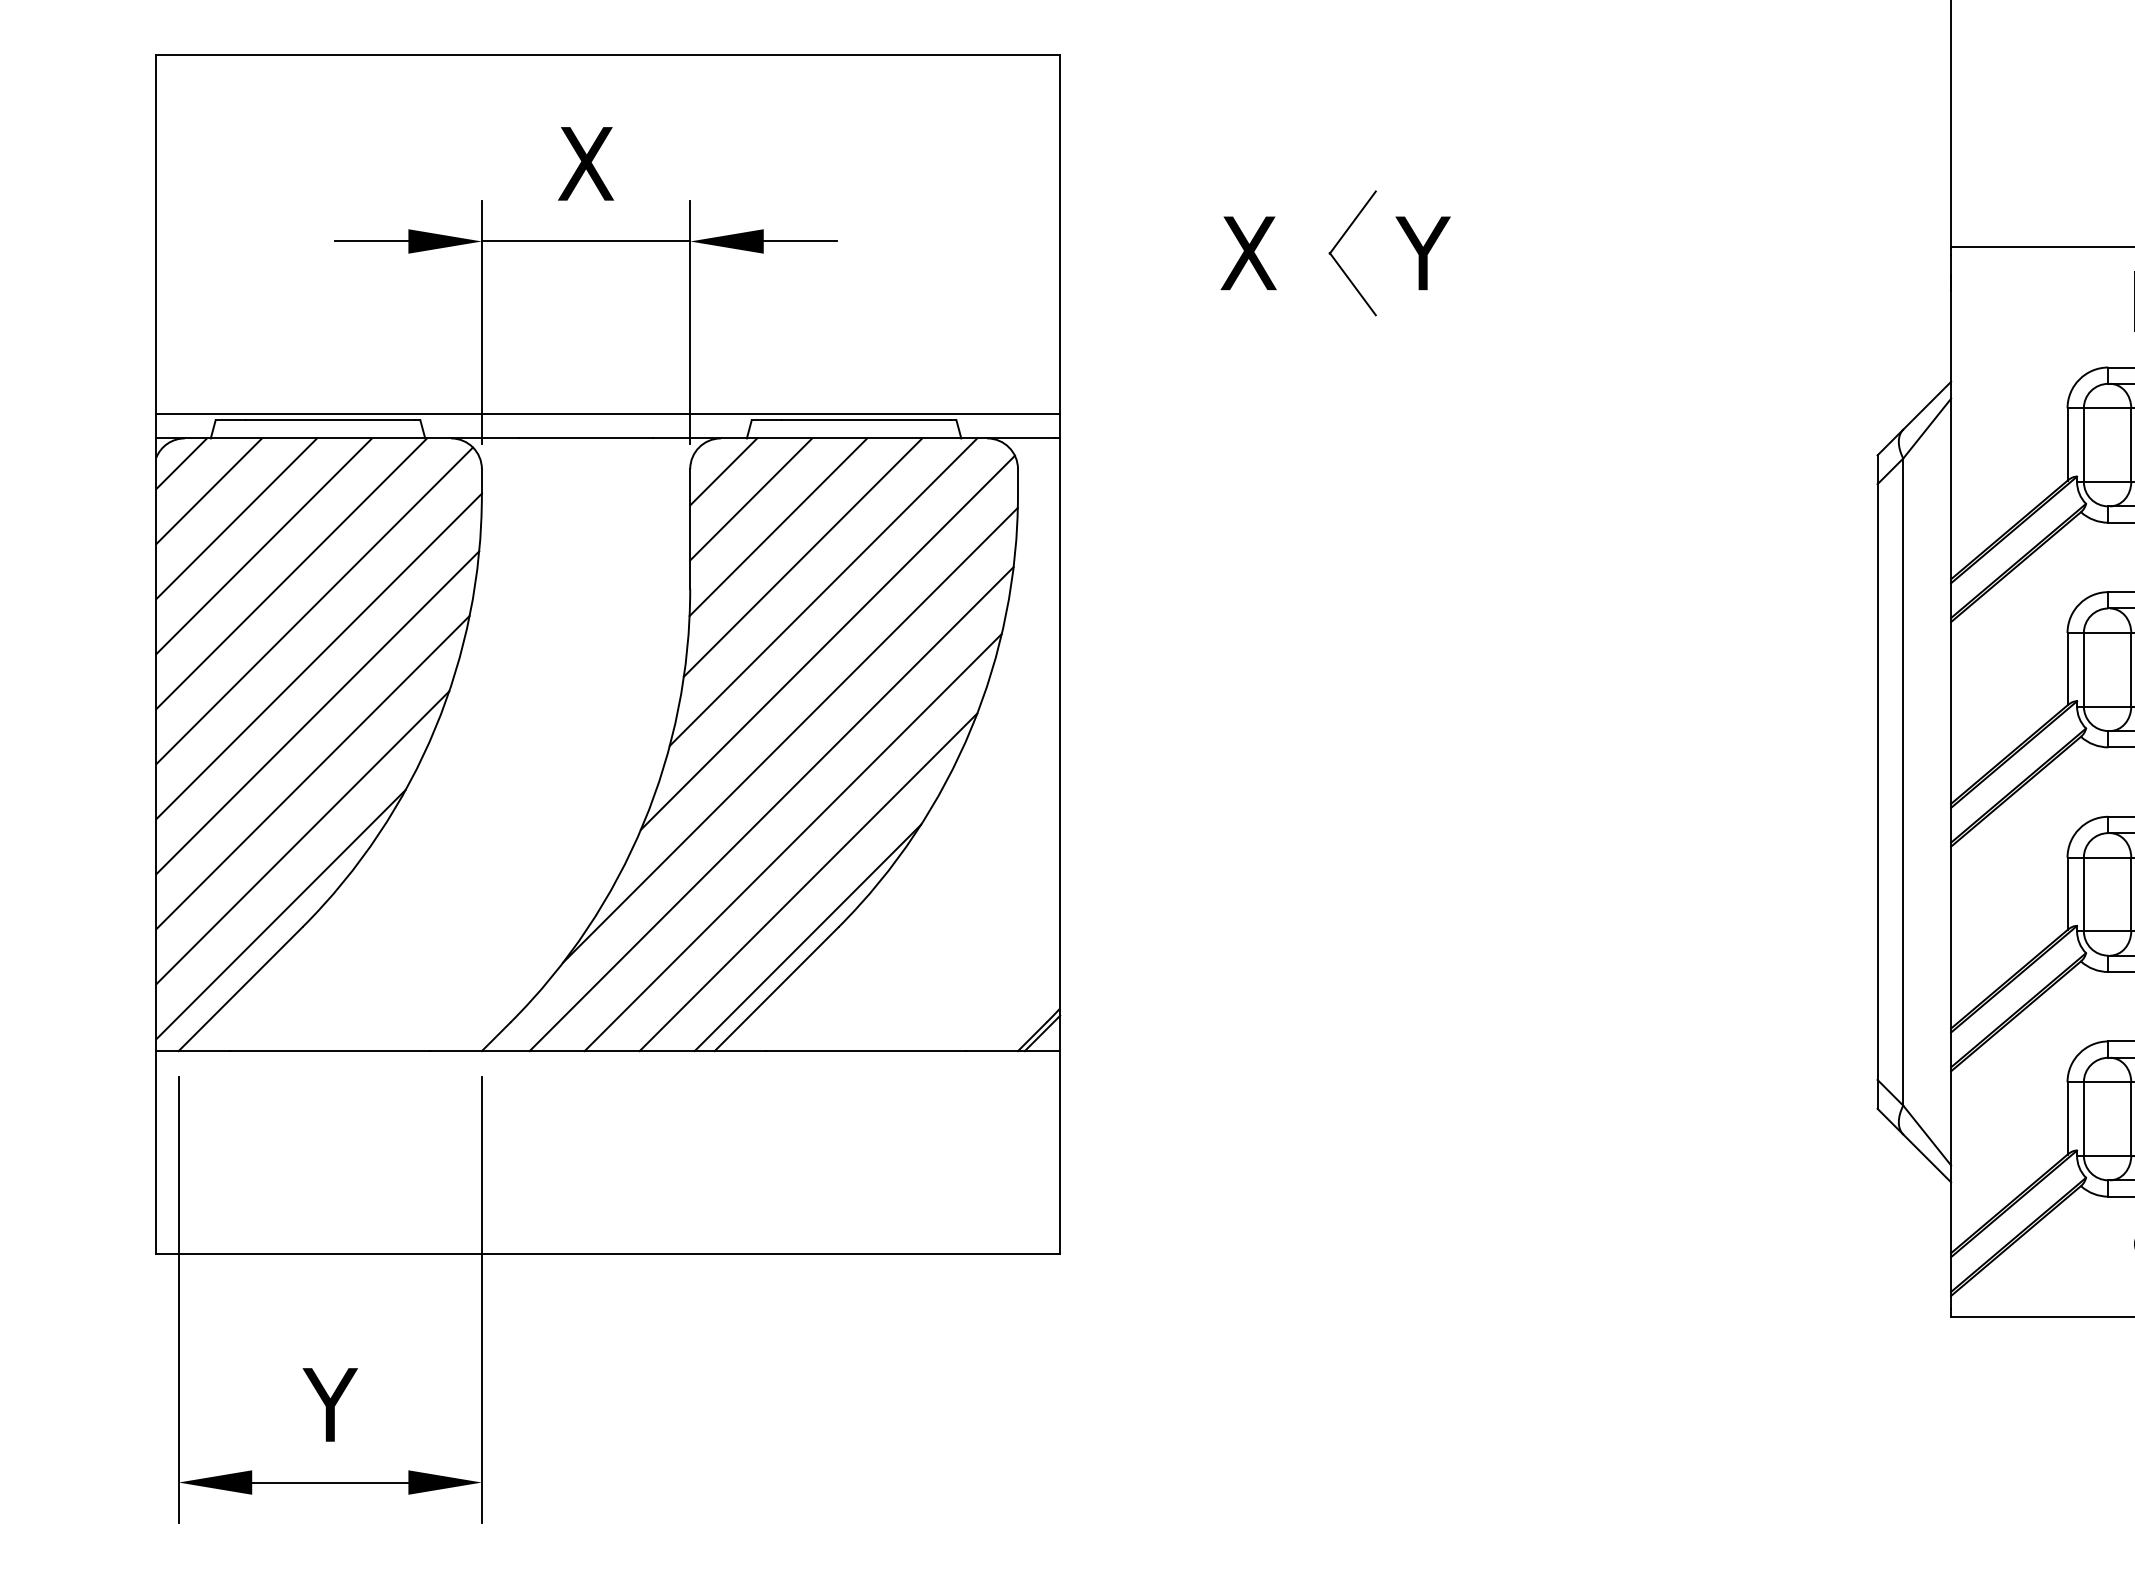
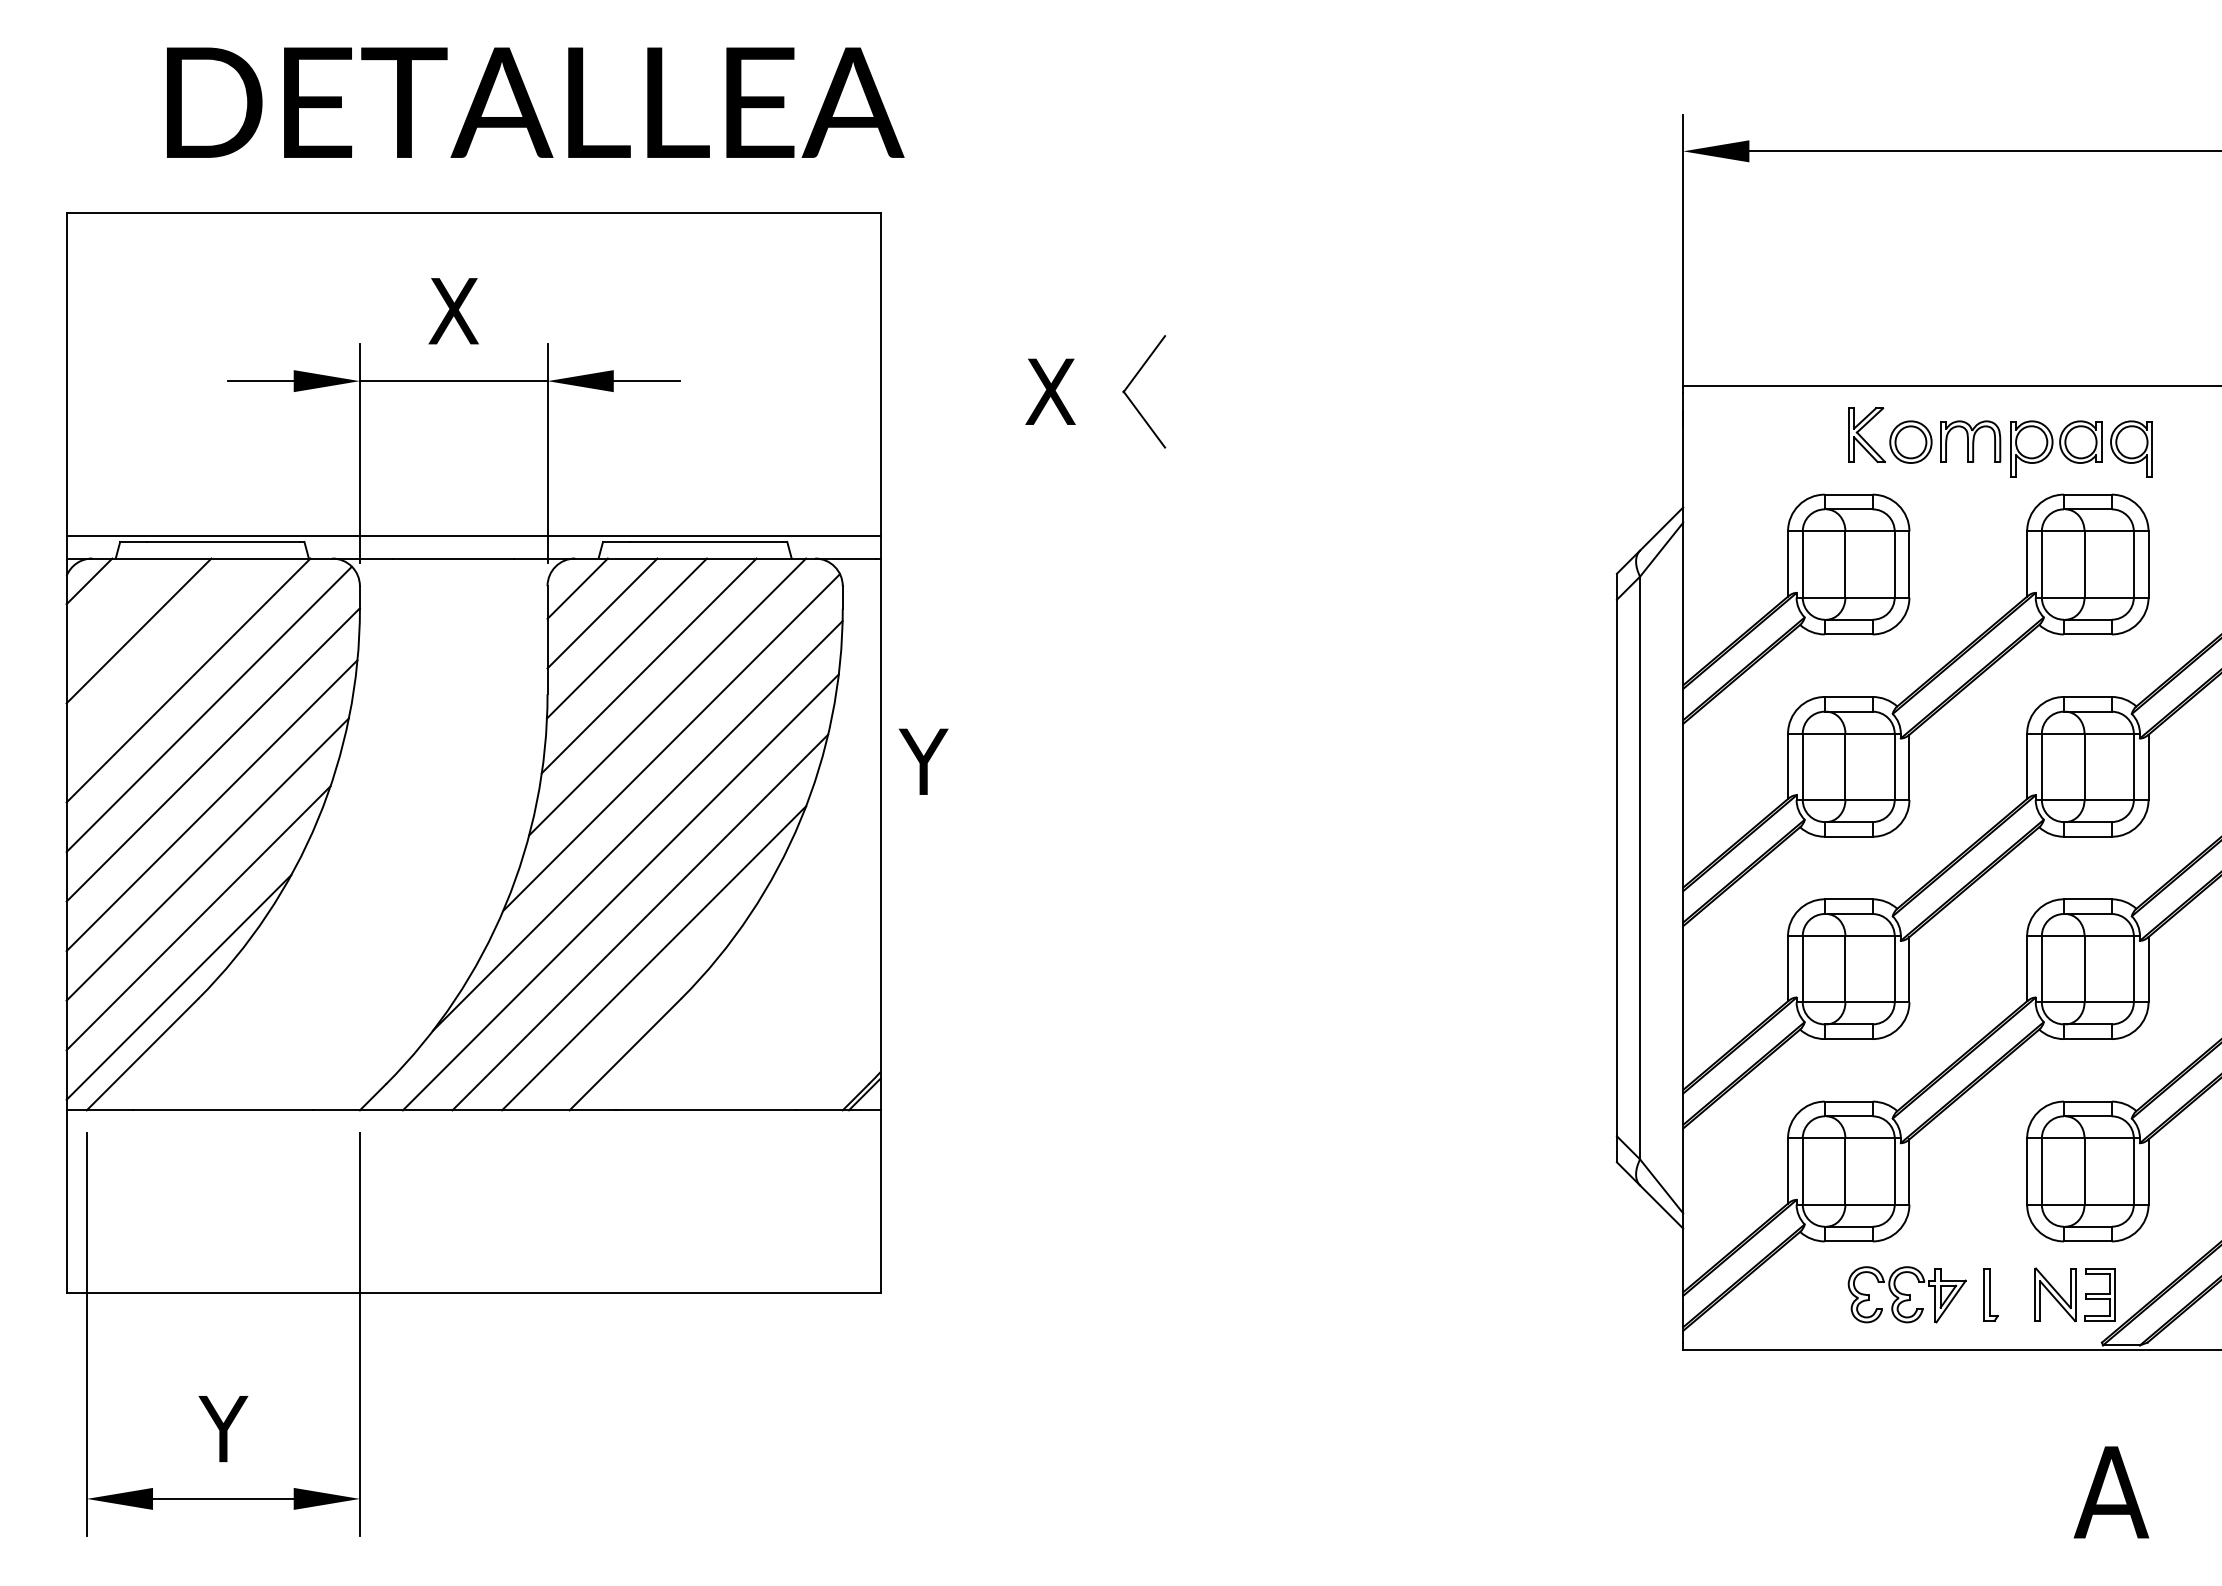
text: (1422, 252) -> (923, 761), moved
line: (208, 490) -> (113, 605), removed
line: (263, 546) -> (163, 655), removed
line: (807, 938) -> (653, 1008), removed

